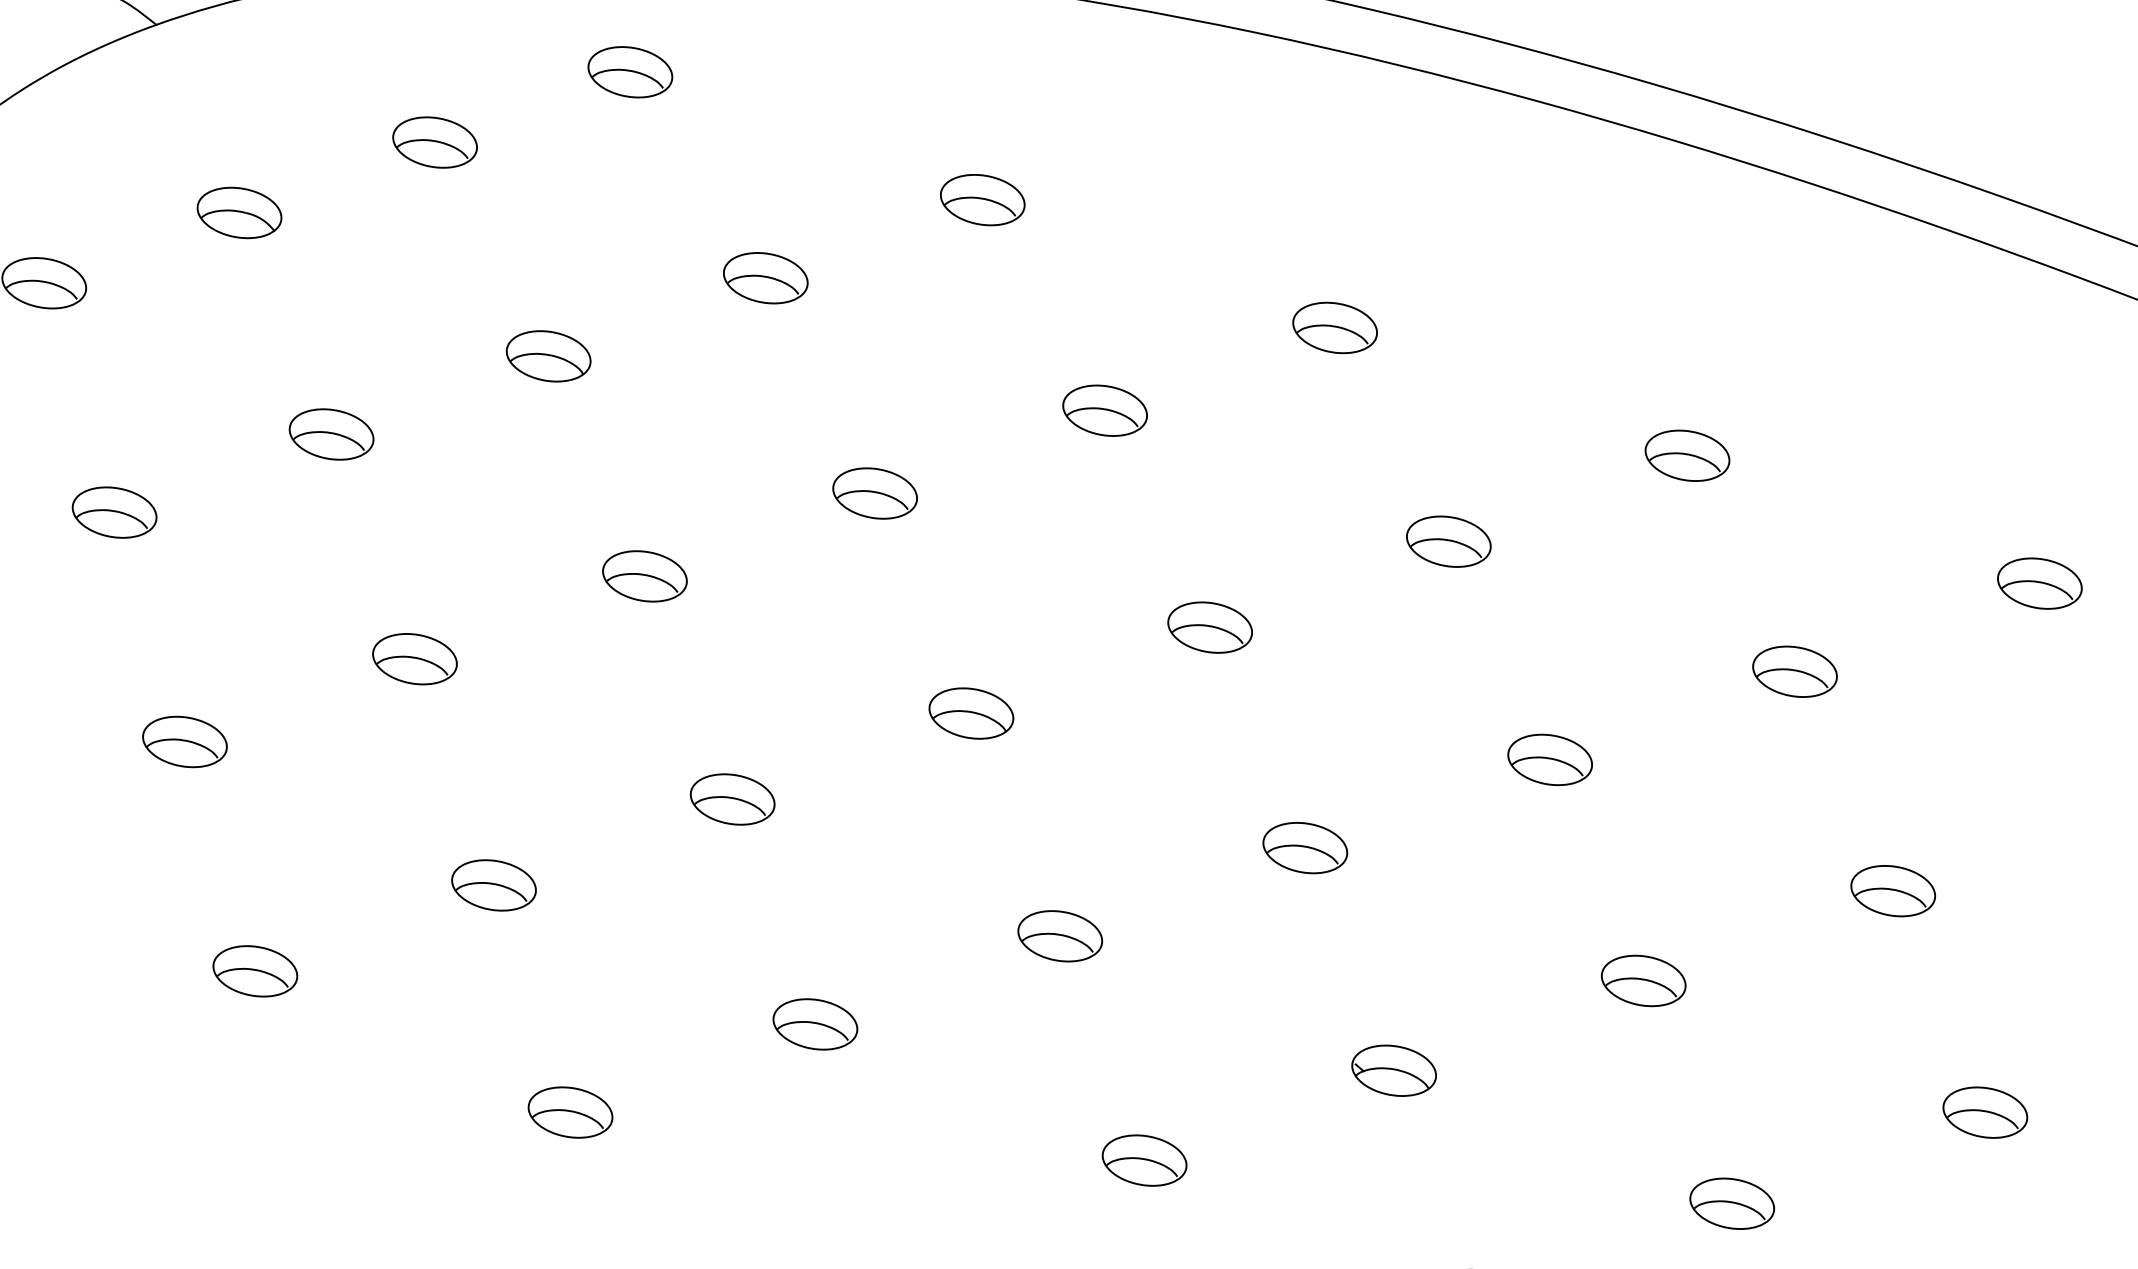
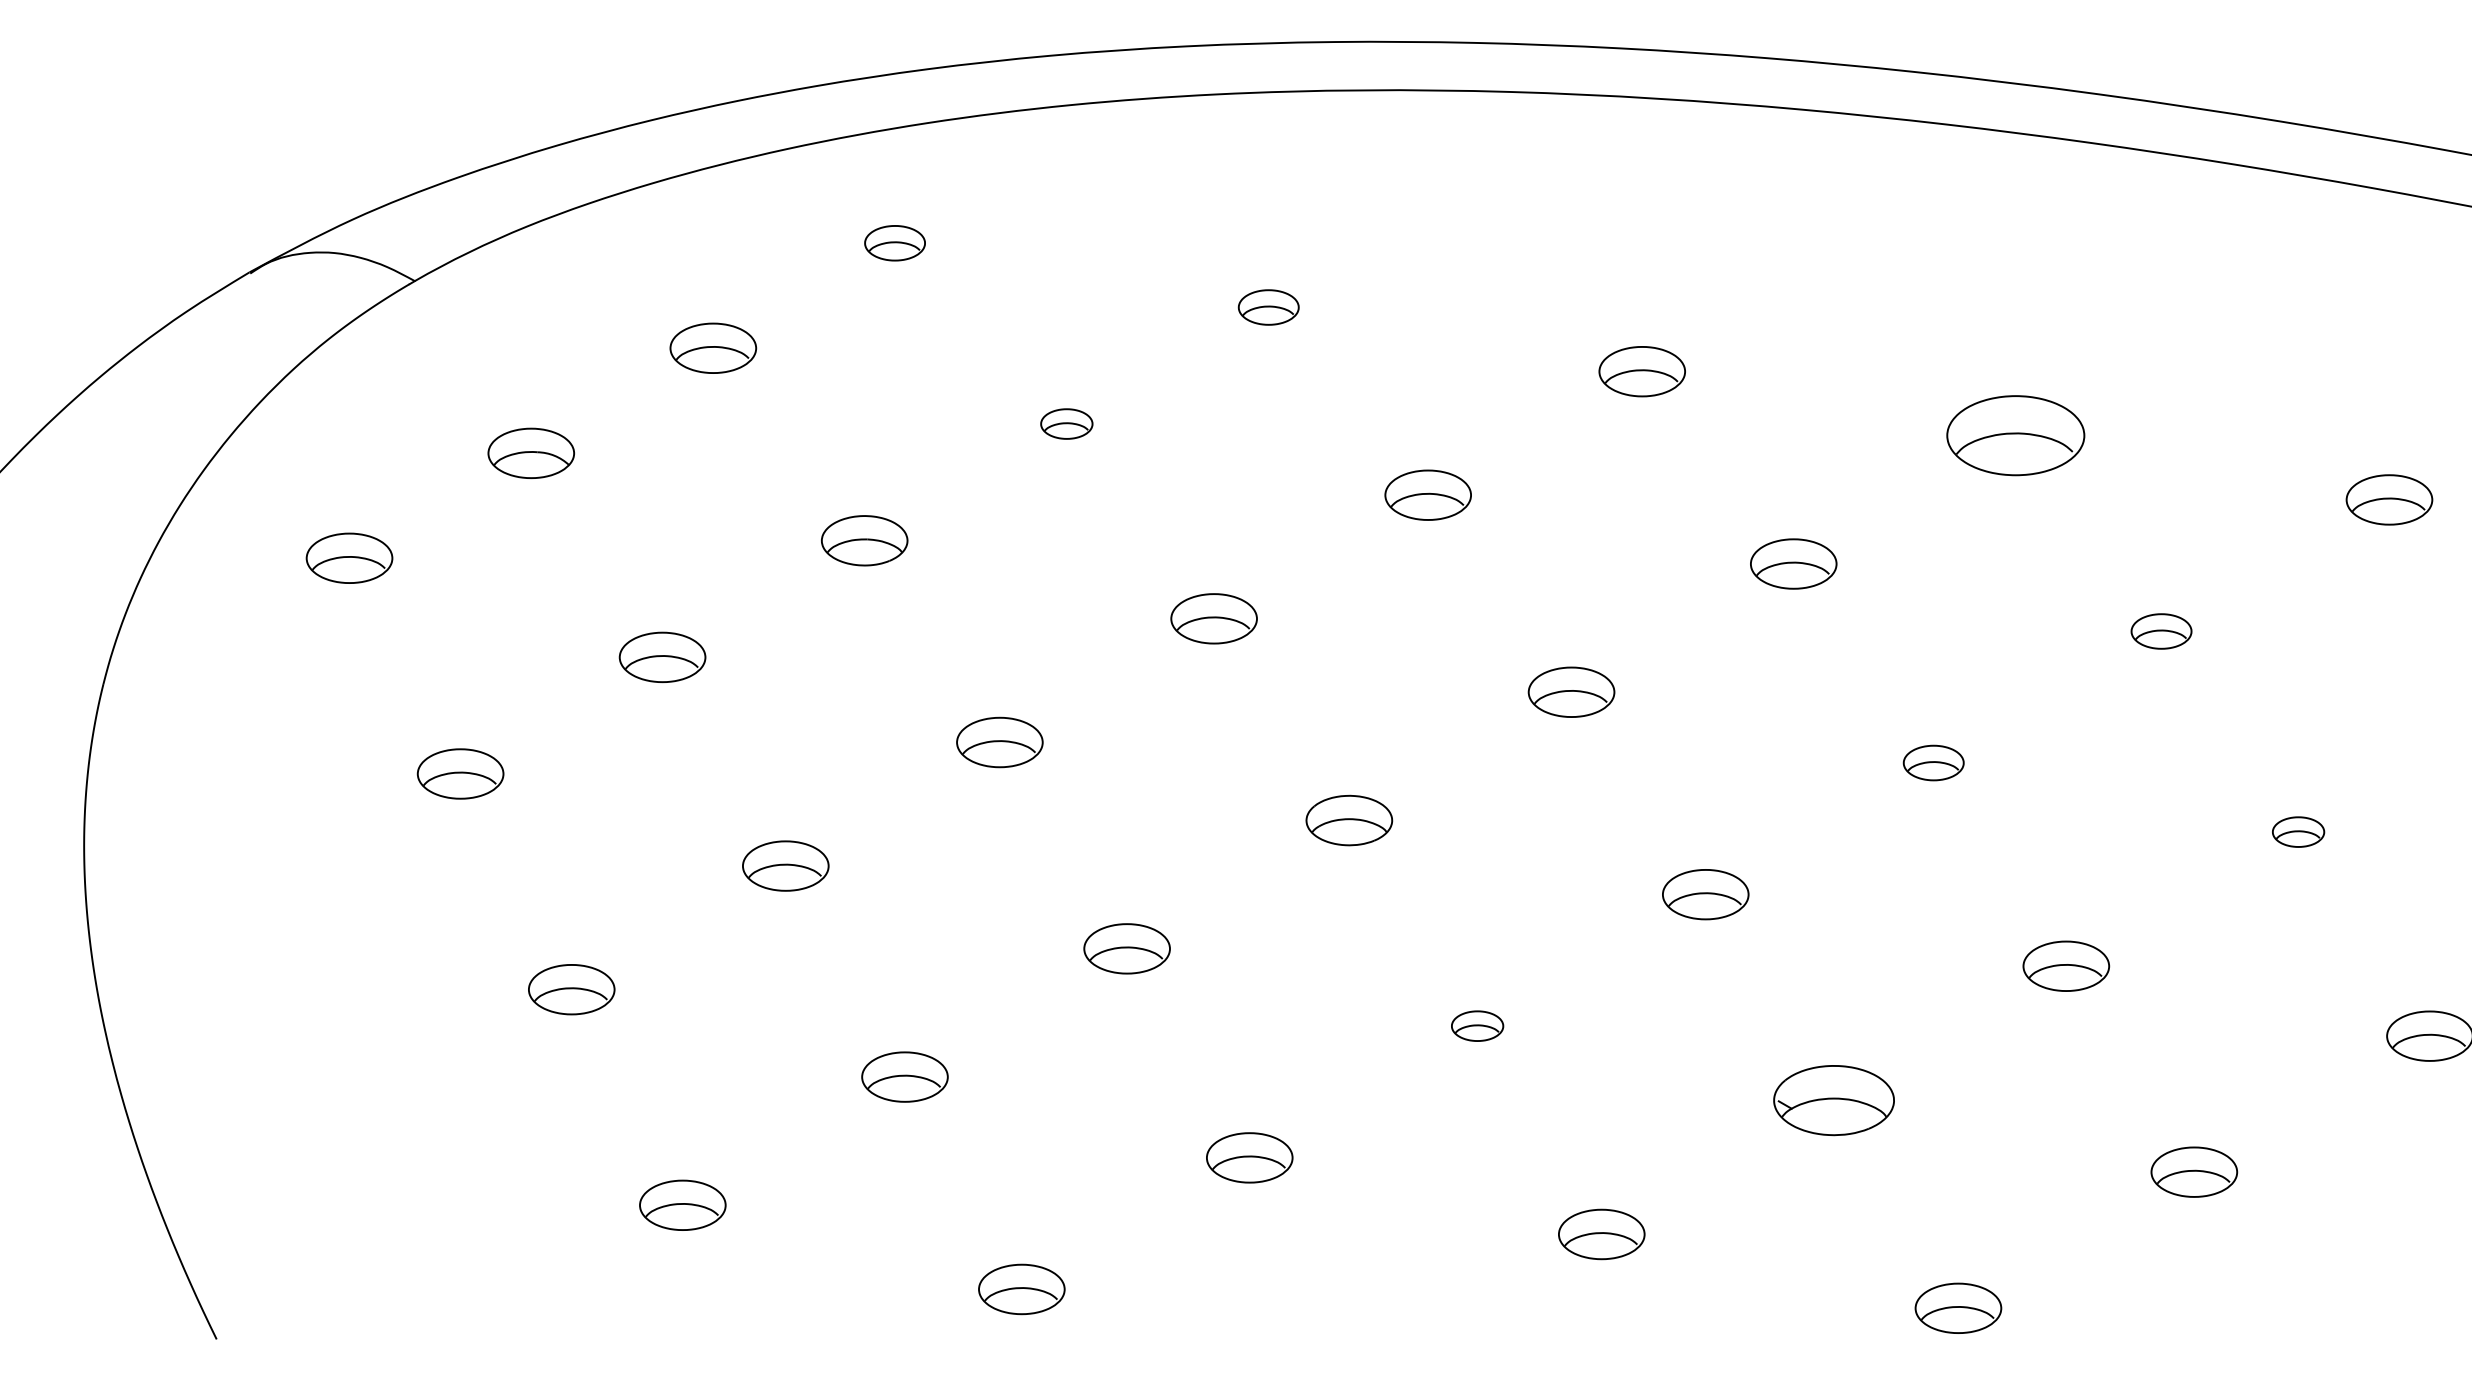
part: (629, 71) -> (894, 242), size x0.7
part: (982, 200) -> (1268, 307), size x0.7
part: (765, 277) -> (1066, 423), size x0.6
part: (1687, 455) -> (2015, 435), size x1.6
part: (1794, 671) -> (2161, 631), size x0.7
part: (1550, 759) -> (1933, 762), size x0.7
part: (1893, 890) -> (2298, 831), size x0.6
part: (1060, 935) -> (1477, 1025), size x0.6
part: (1393, 1069) -> (1833, 1099), size x1.4

